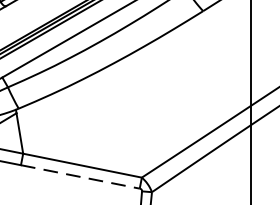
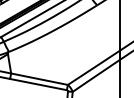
line: (80, 176) -> (38, 84), dashed -> solid

